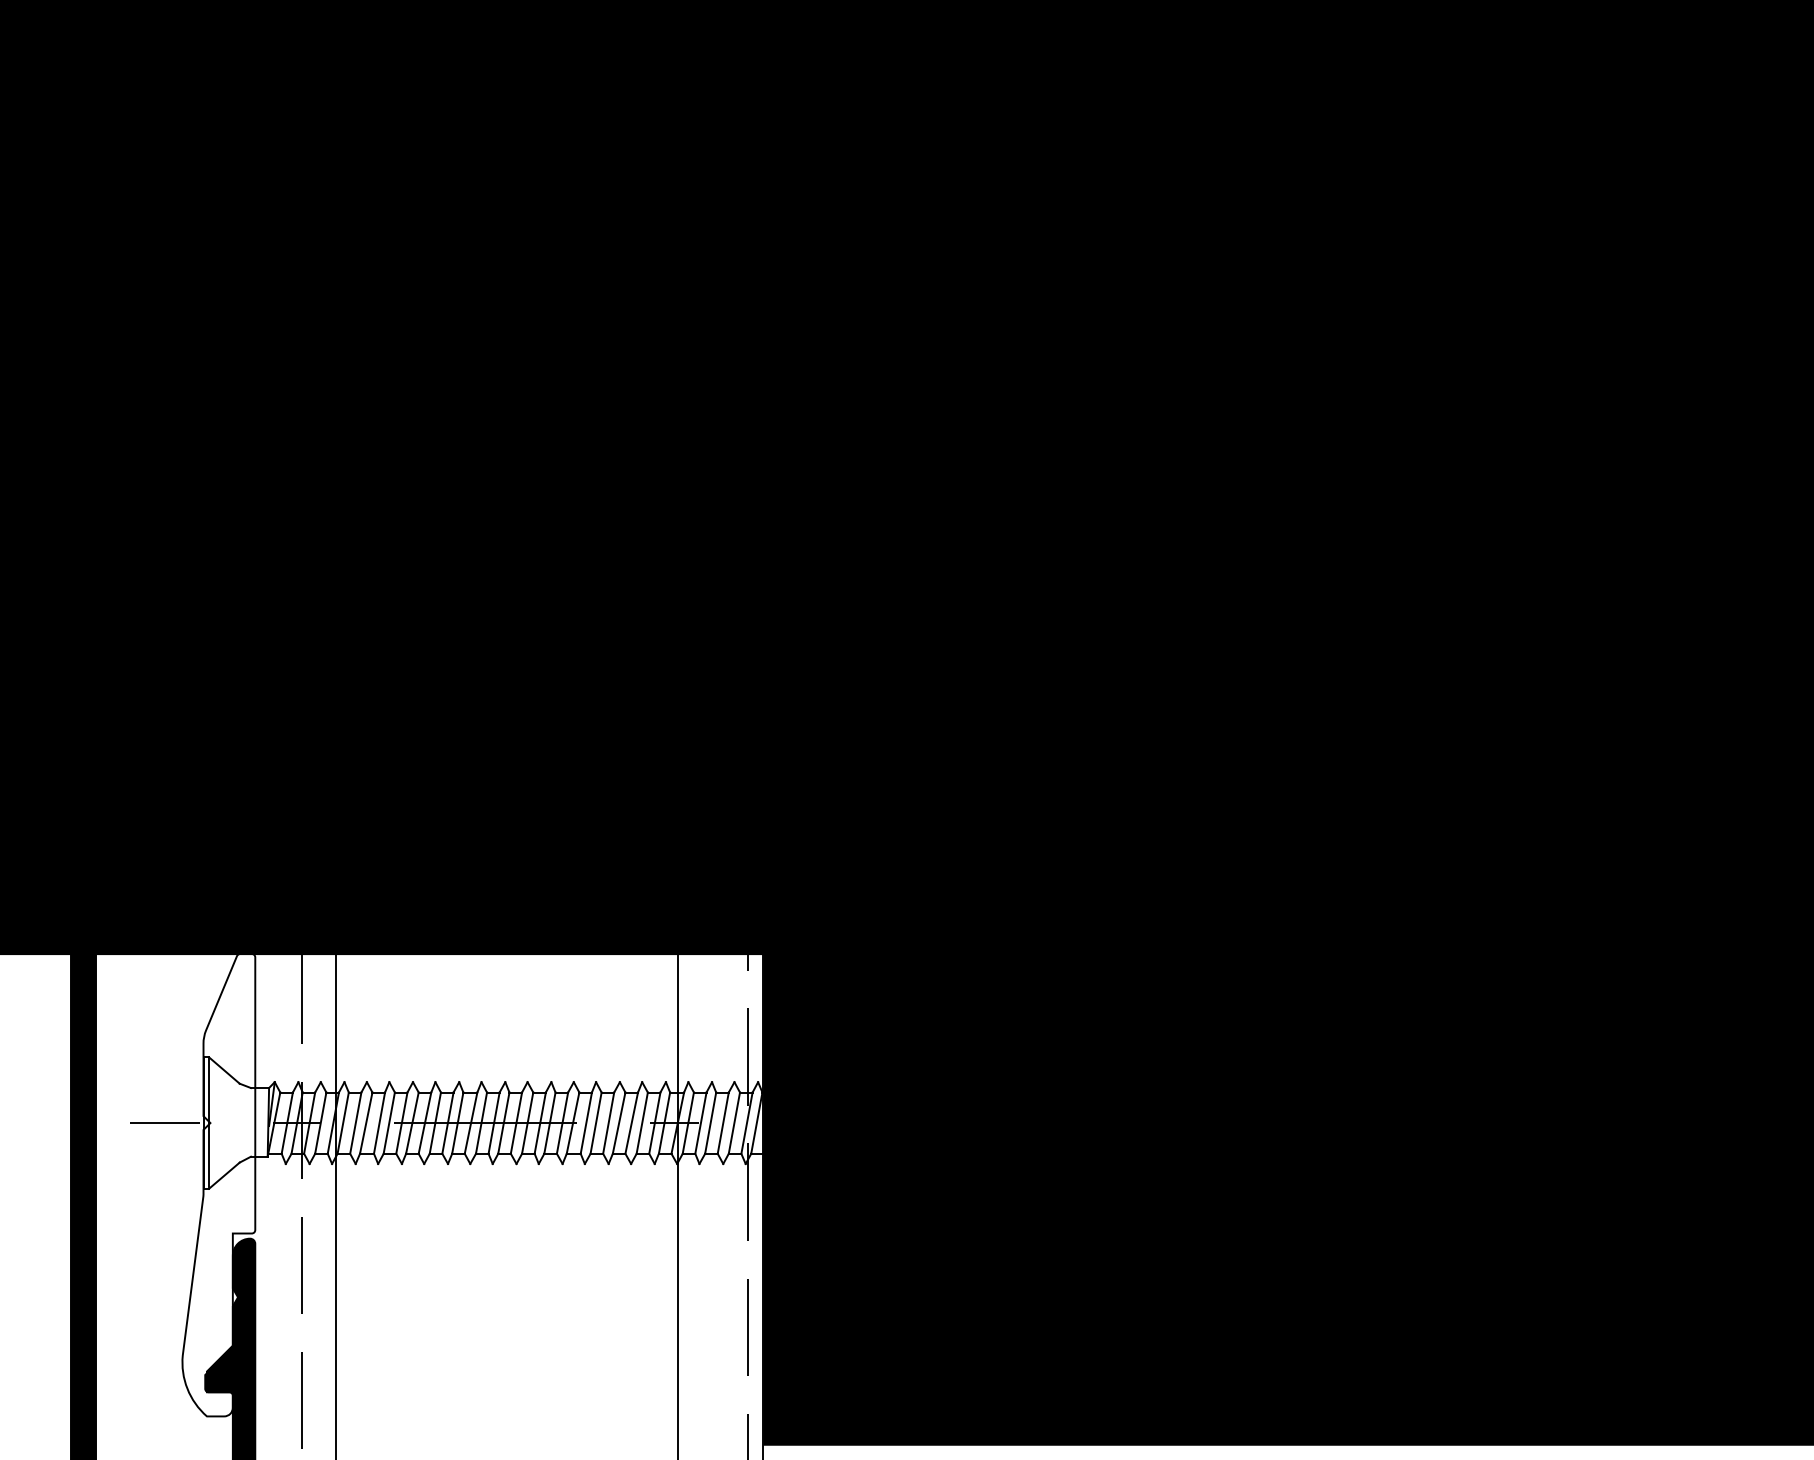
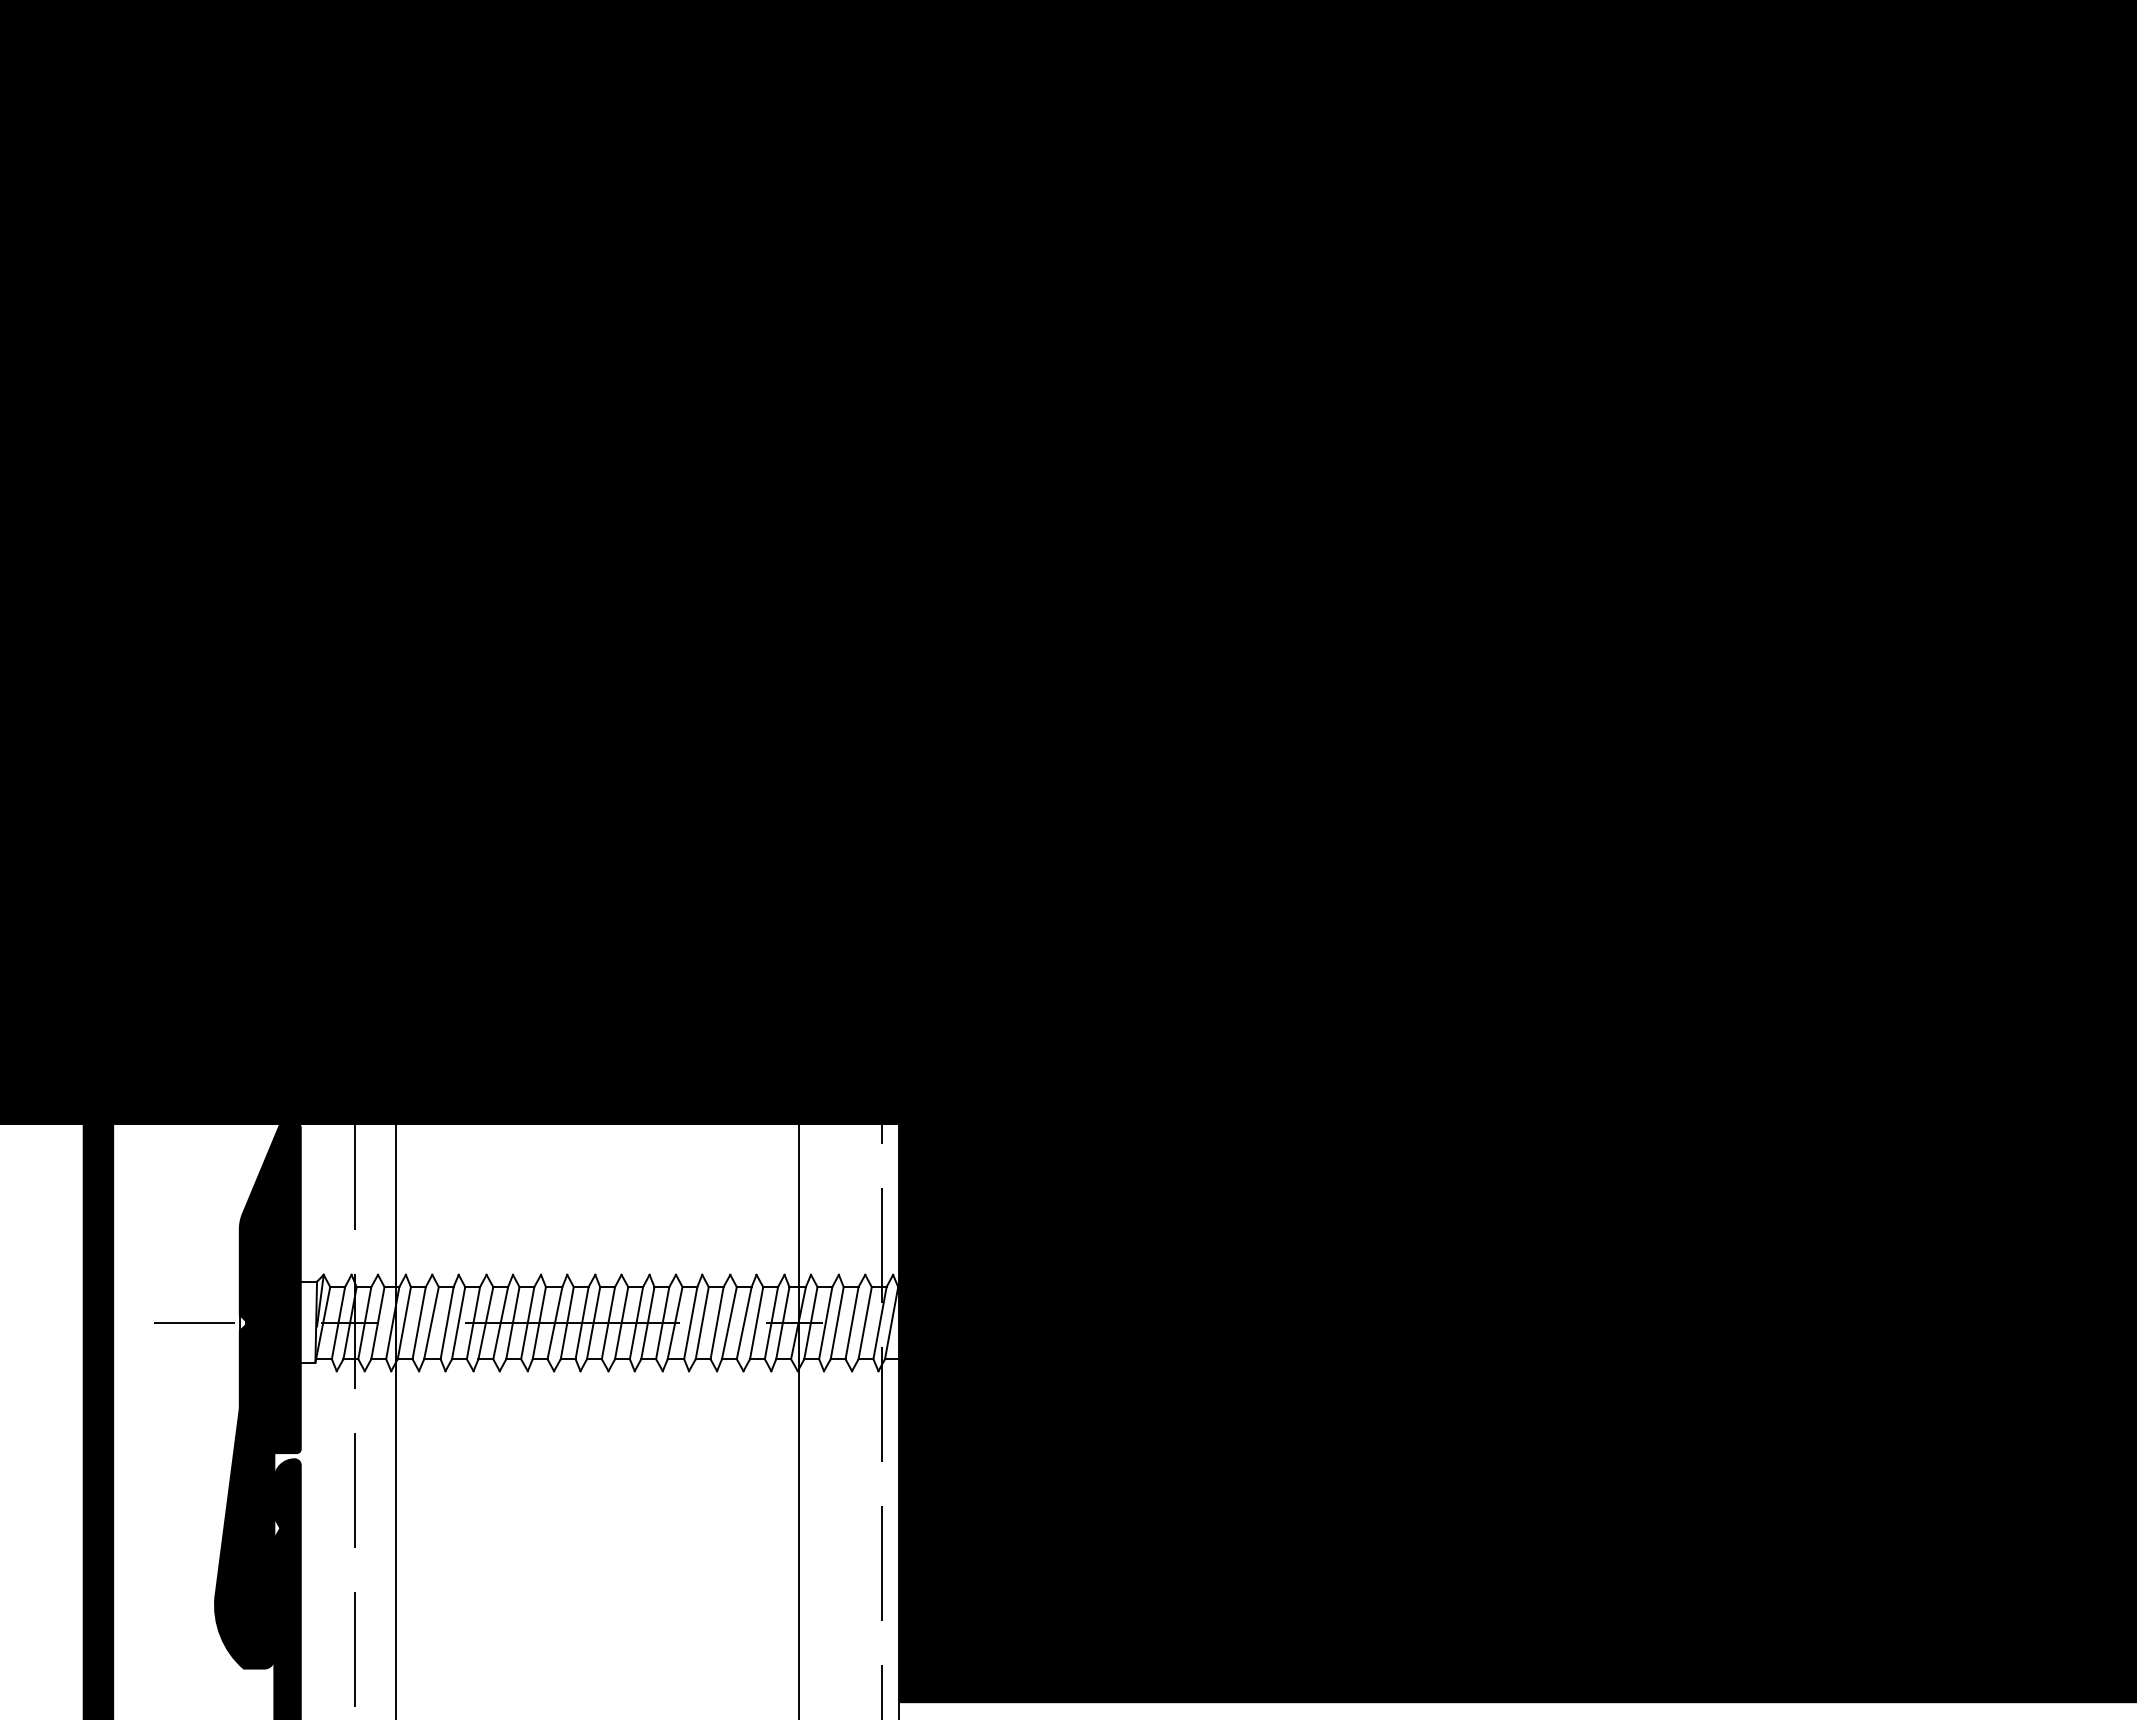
fill: (218, 1184) -> (257, 1395), added

